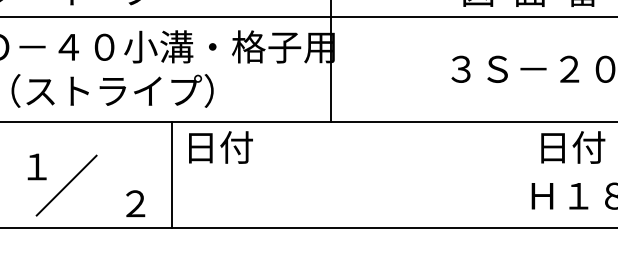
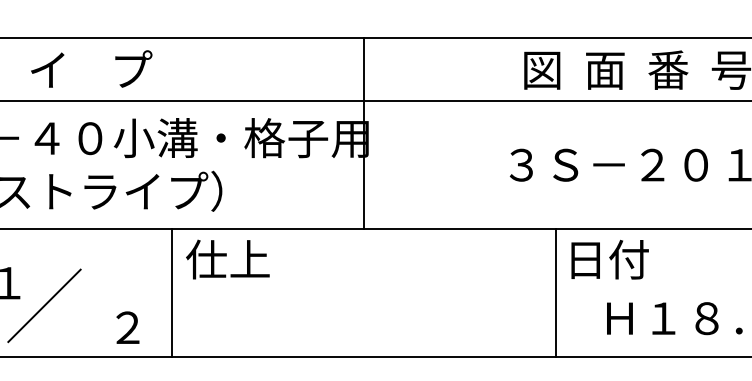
text: (217, 147) -> (227, 259), 日付 -> 仕上
text: (572, 147) -> (609, 259), moved
line: (489, 174) -> (555, 292), added

